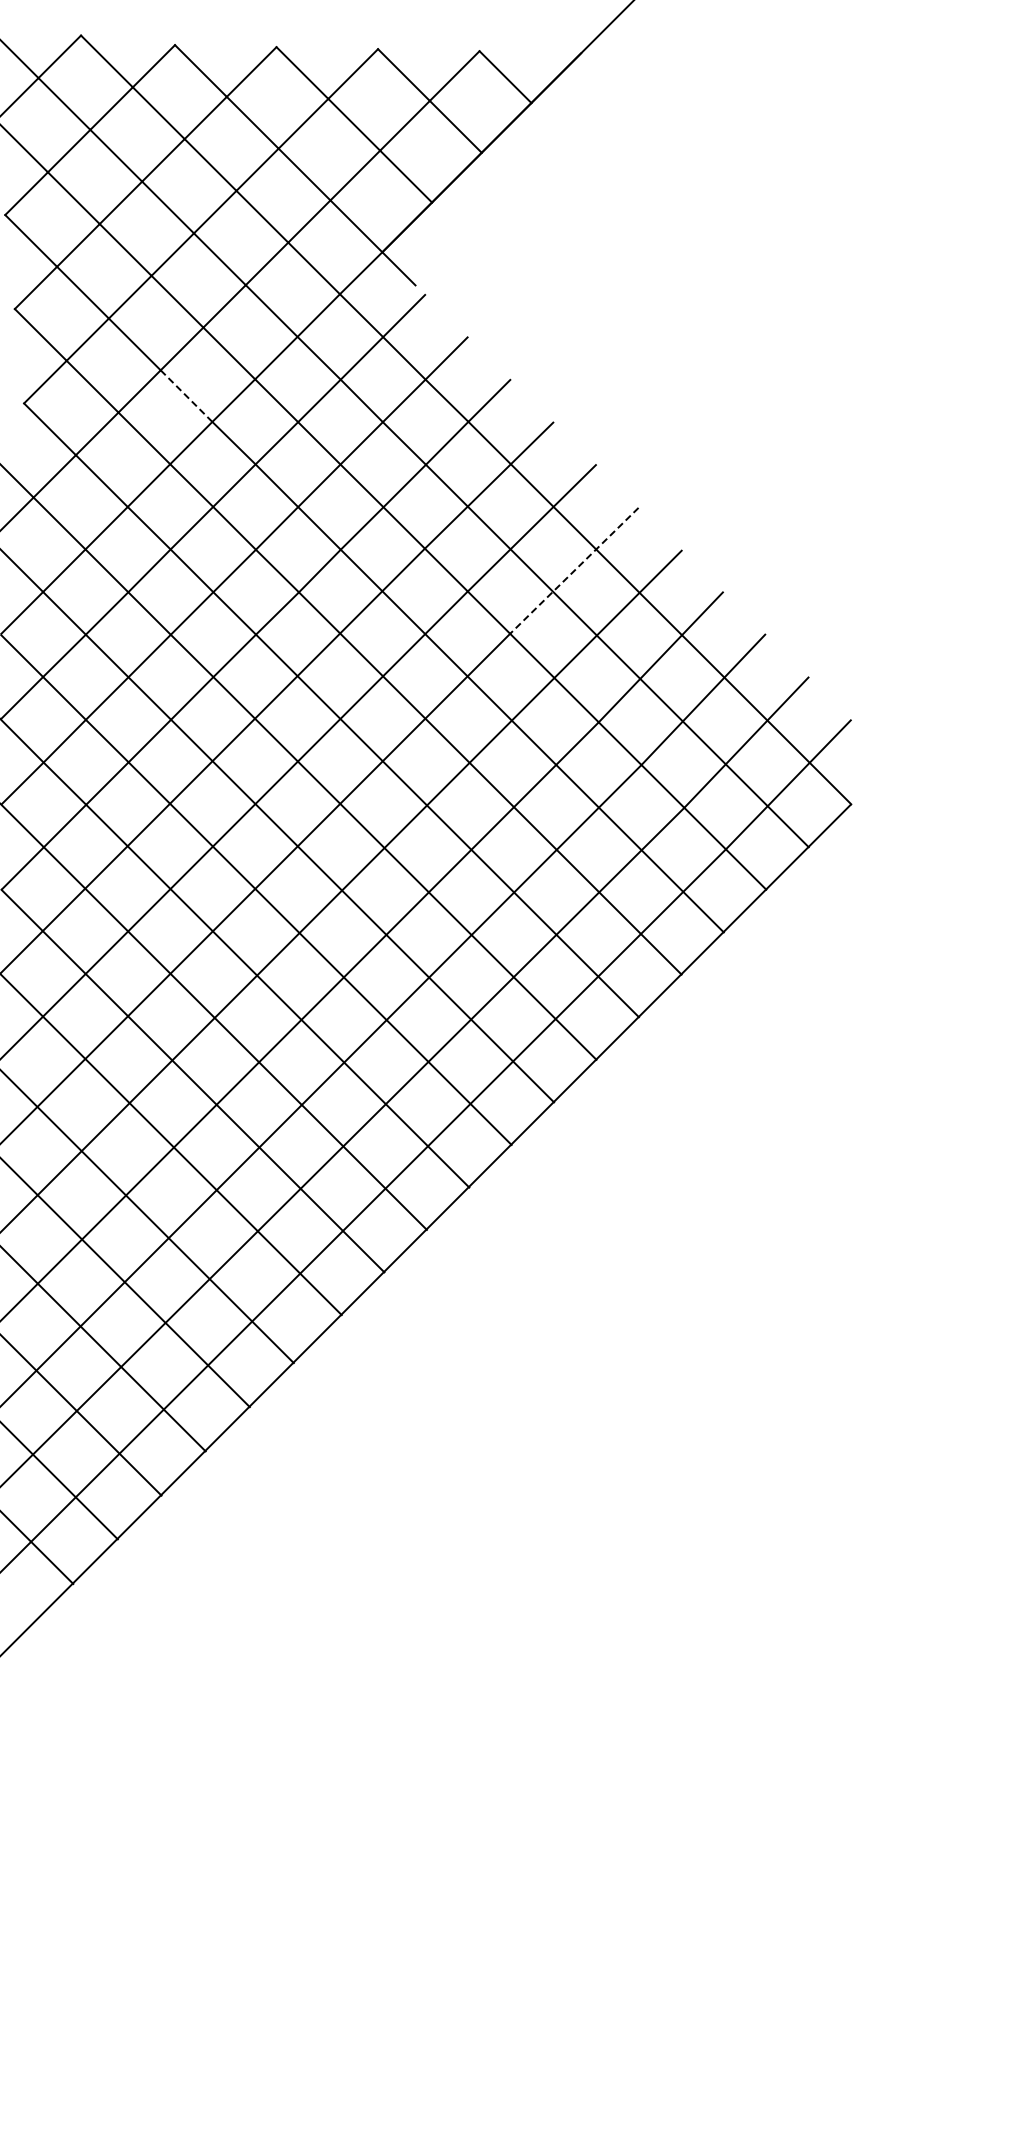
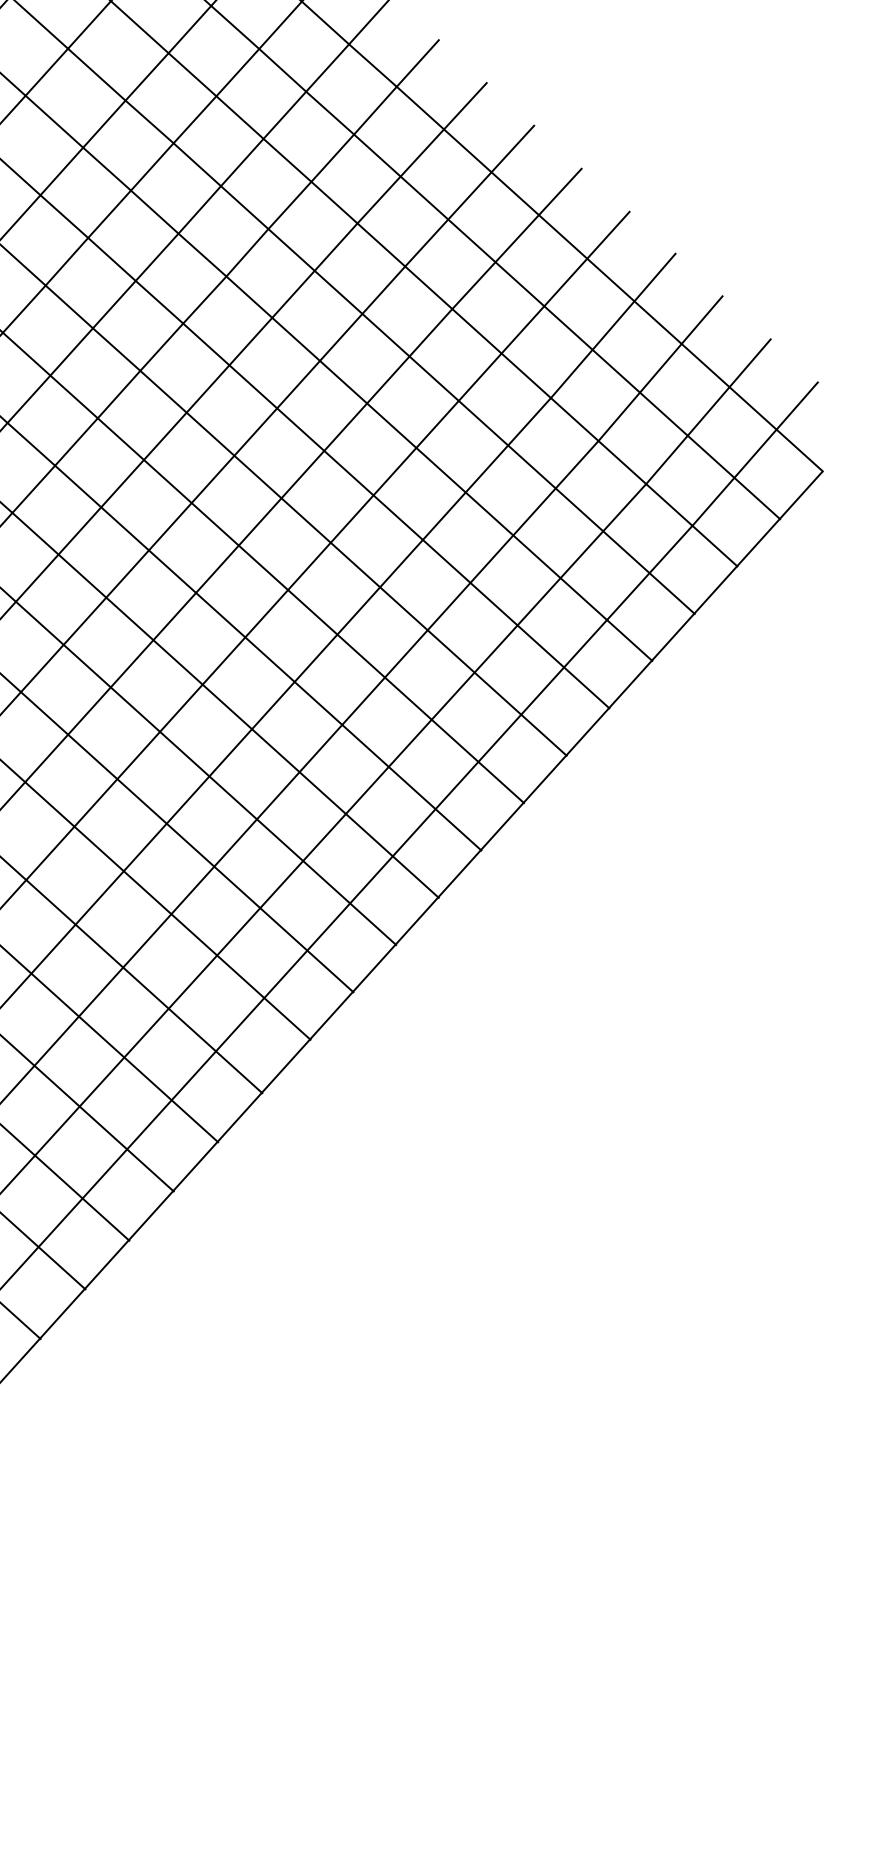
line: (186, 396) -> (96, 75), dashed -> solid
line: (574, 570) -> (517, 238), dashed -> solid

